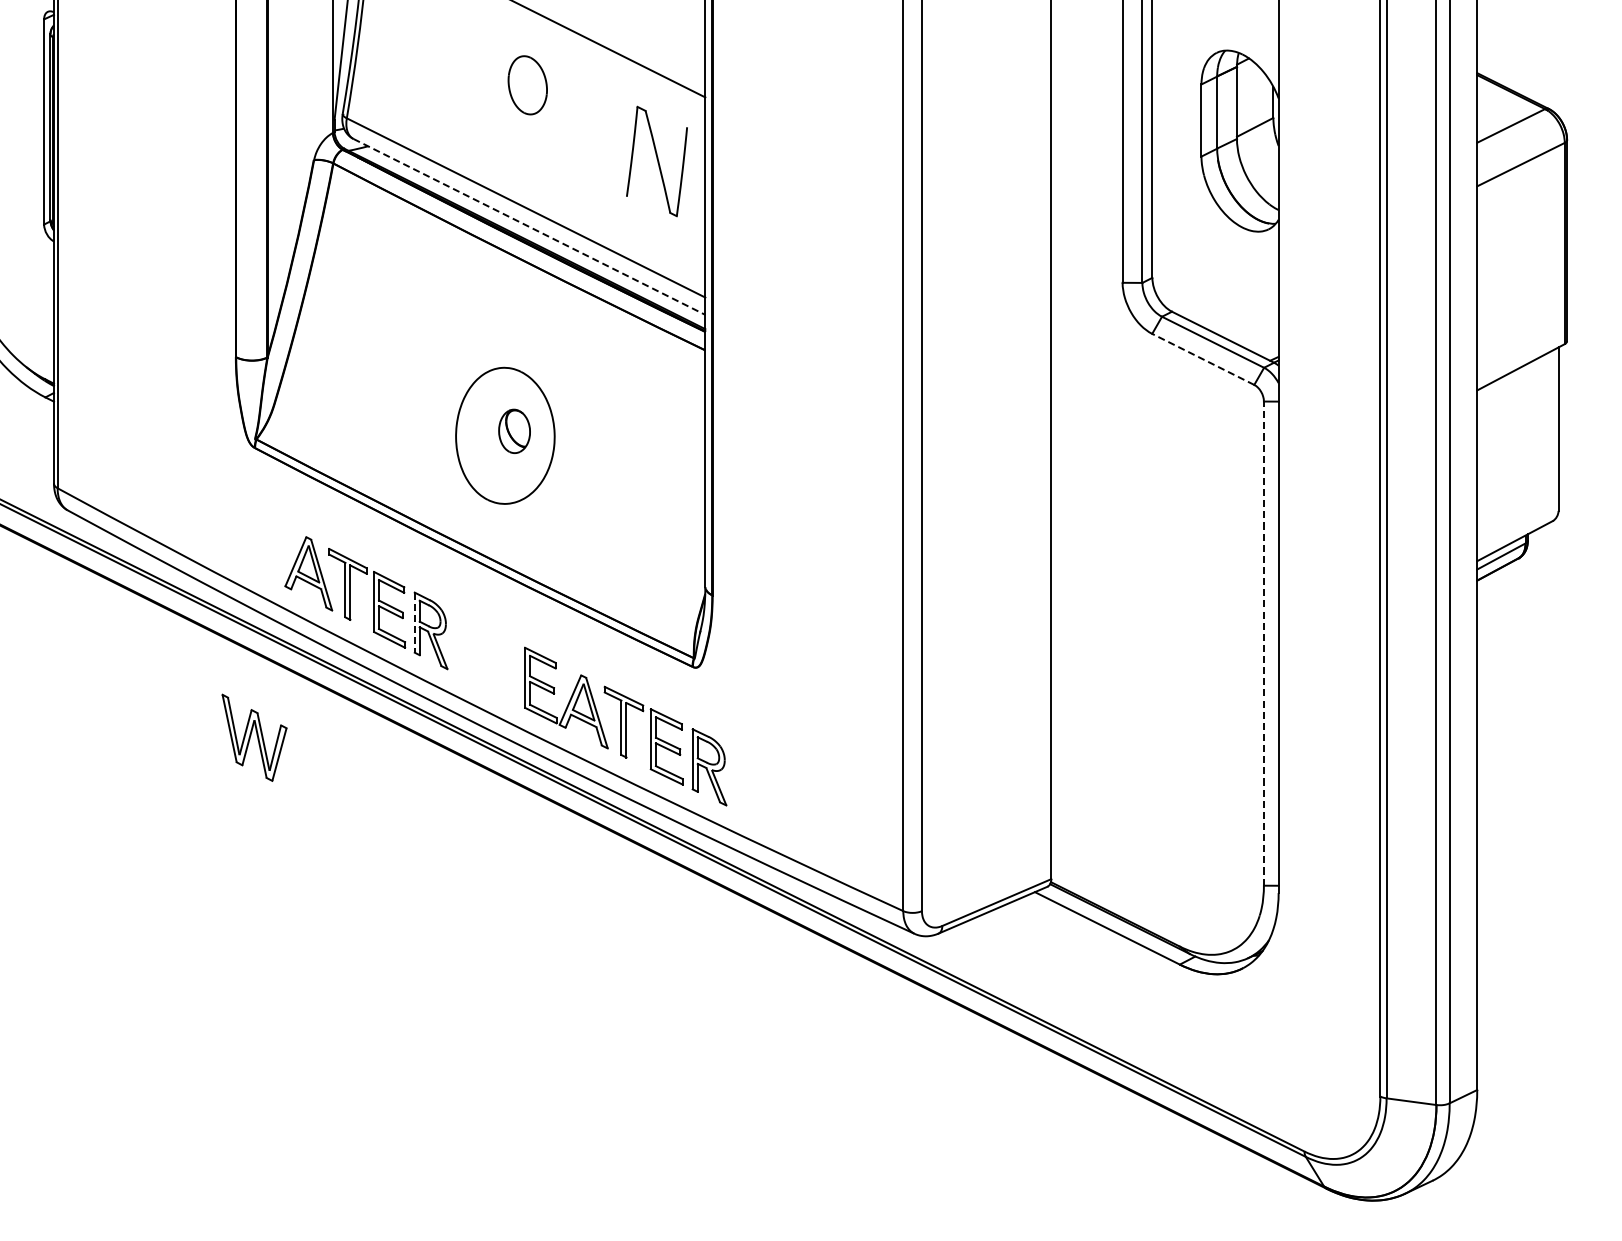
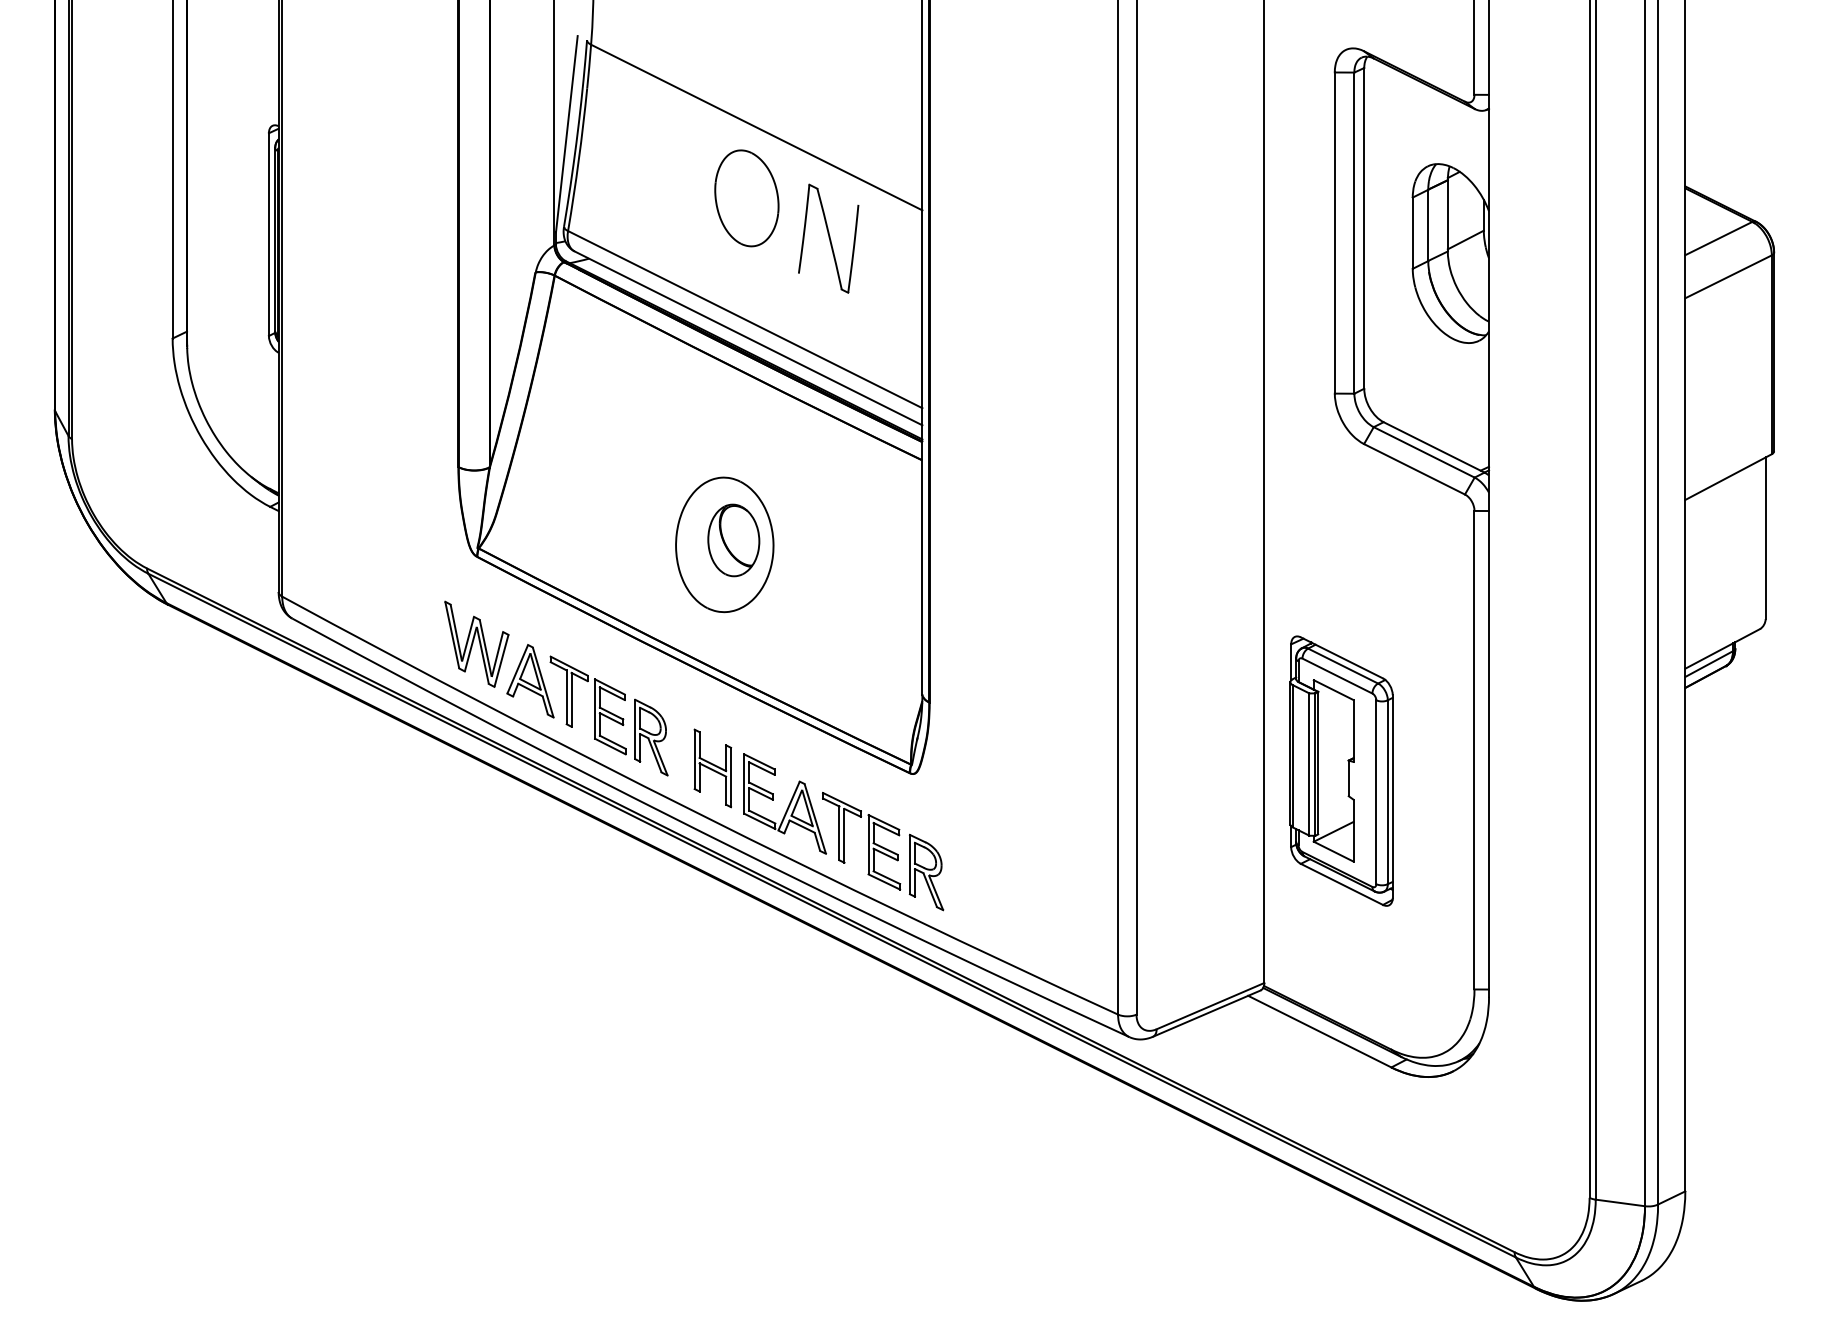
part: (527, 85) -> (746, 198), size x1.67
part: (656, 161) -> (828, 238), moved
line: (530, 227) -> (749, 338), dashed -> solid
line: (1203, 359) -> (1414, 469), dashed -> solid
part: (514, 431) -> (733, 540), size x1.67
line: (415, 622) -> (635, 729), dashed -> solid
line: (1263, 642) -> (1474, 749), dashed -> solid
part: (492, 662) -> (712, 768), added
part: (1129, 664) -> (1341, 770), added
part: (254, 736) -> (476, 643), moved

